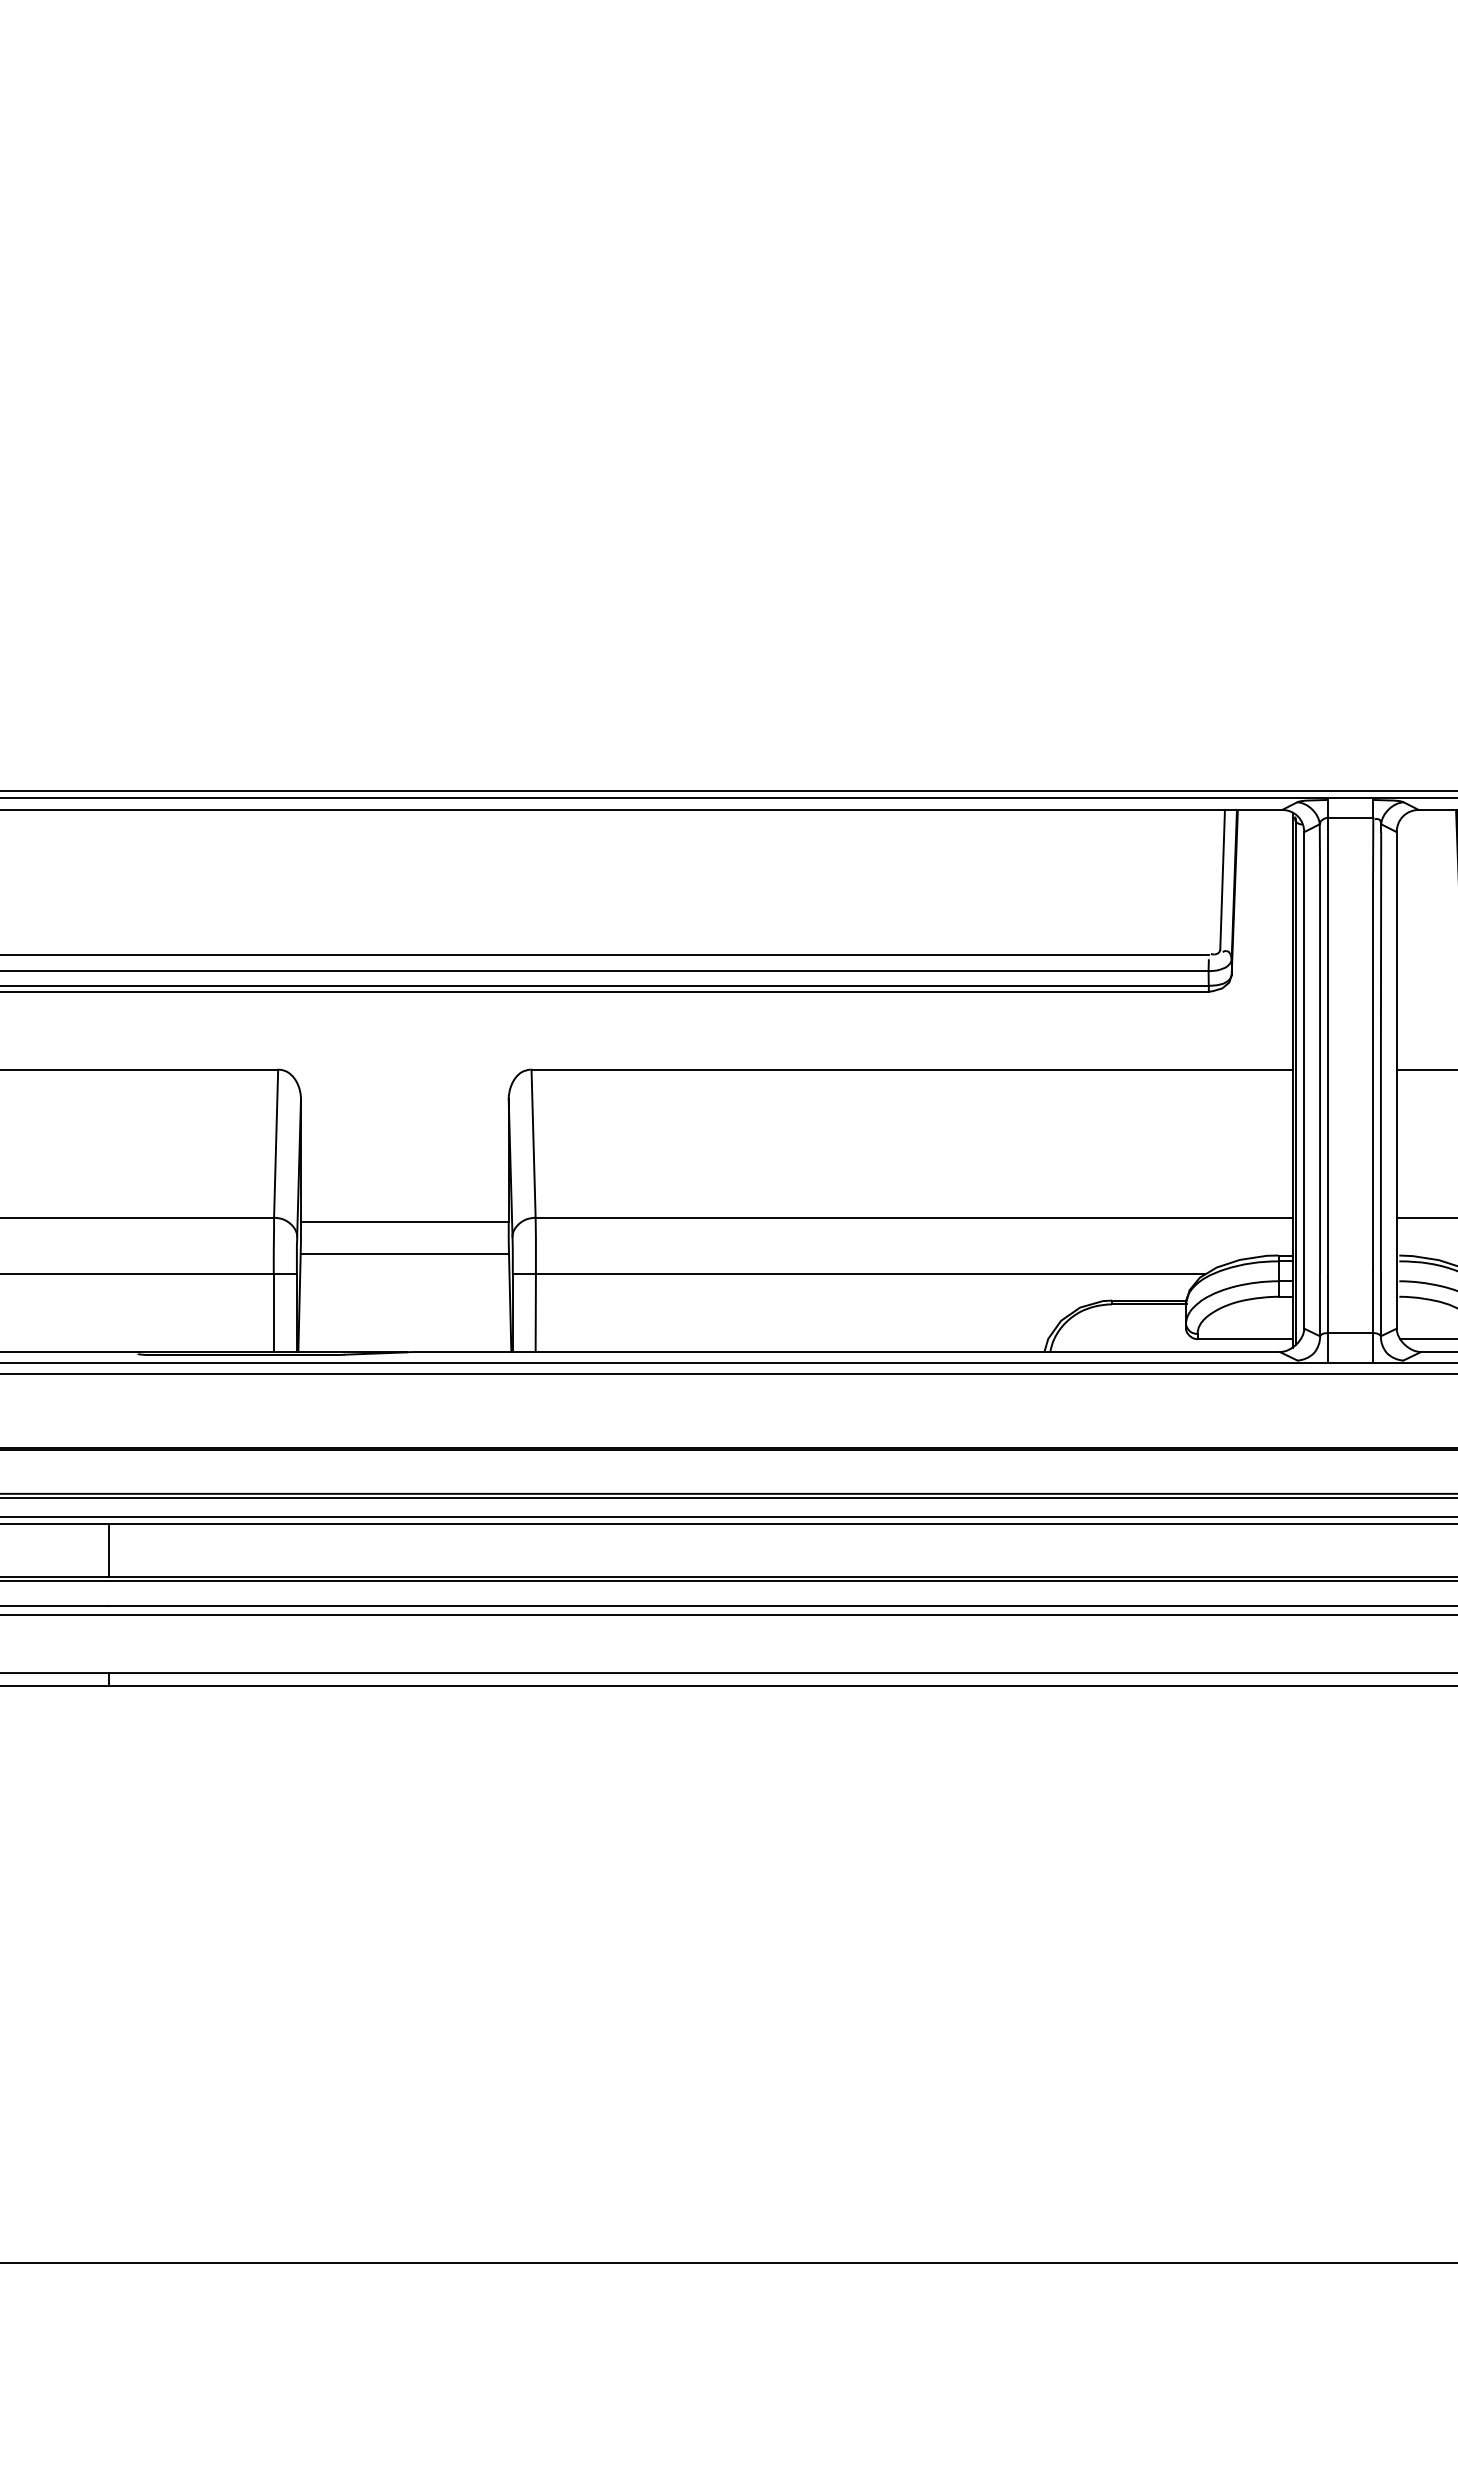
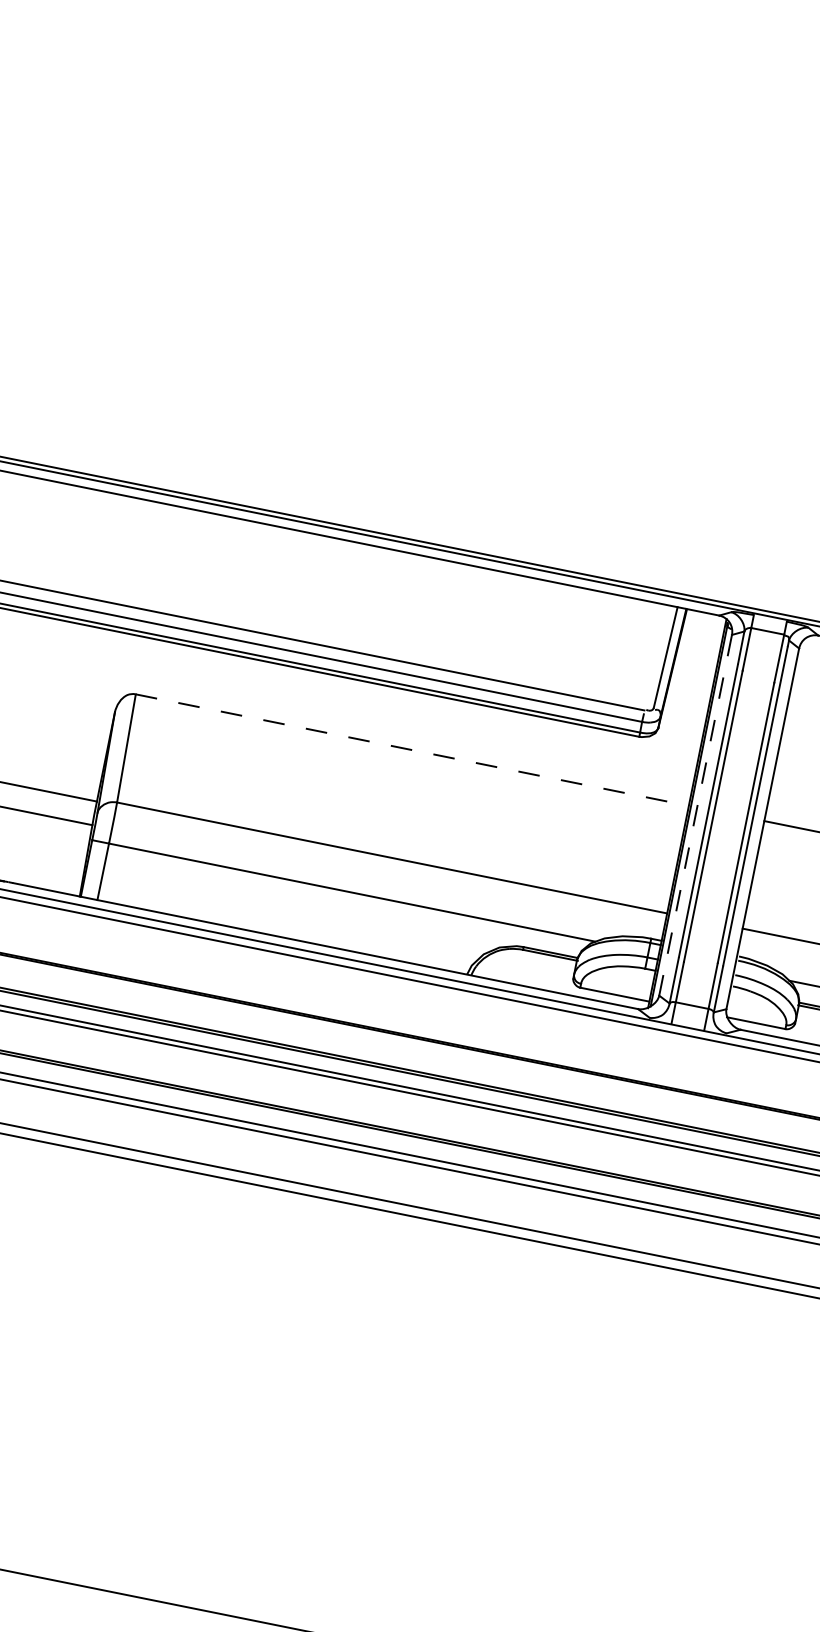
line: (912, 1069) -> (412, 749), solid -> dashed
line: (1304, 1080) -> (695, 815), solid -> dashed

